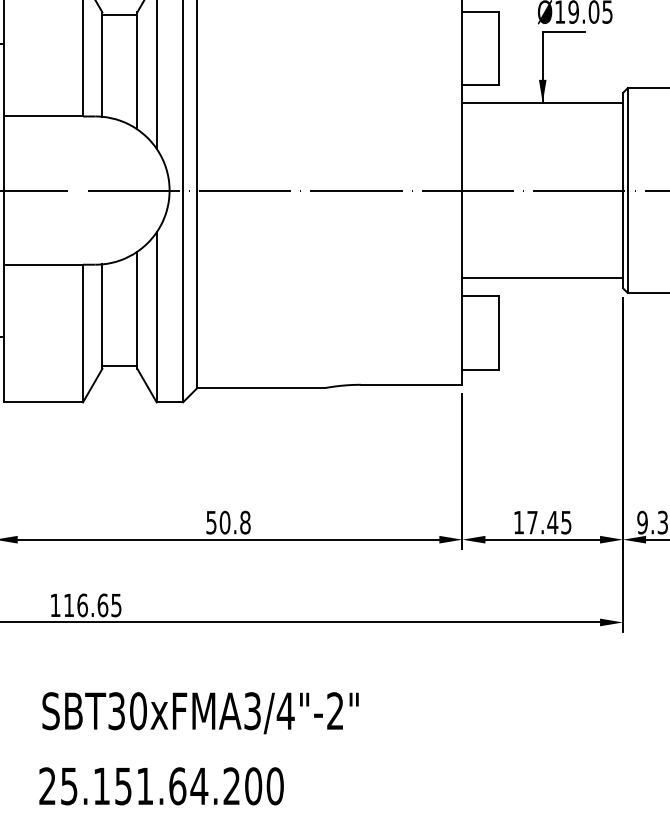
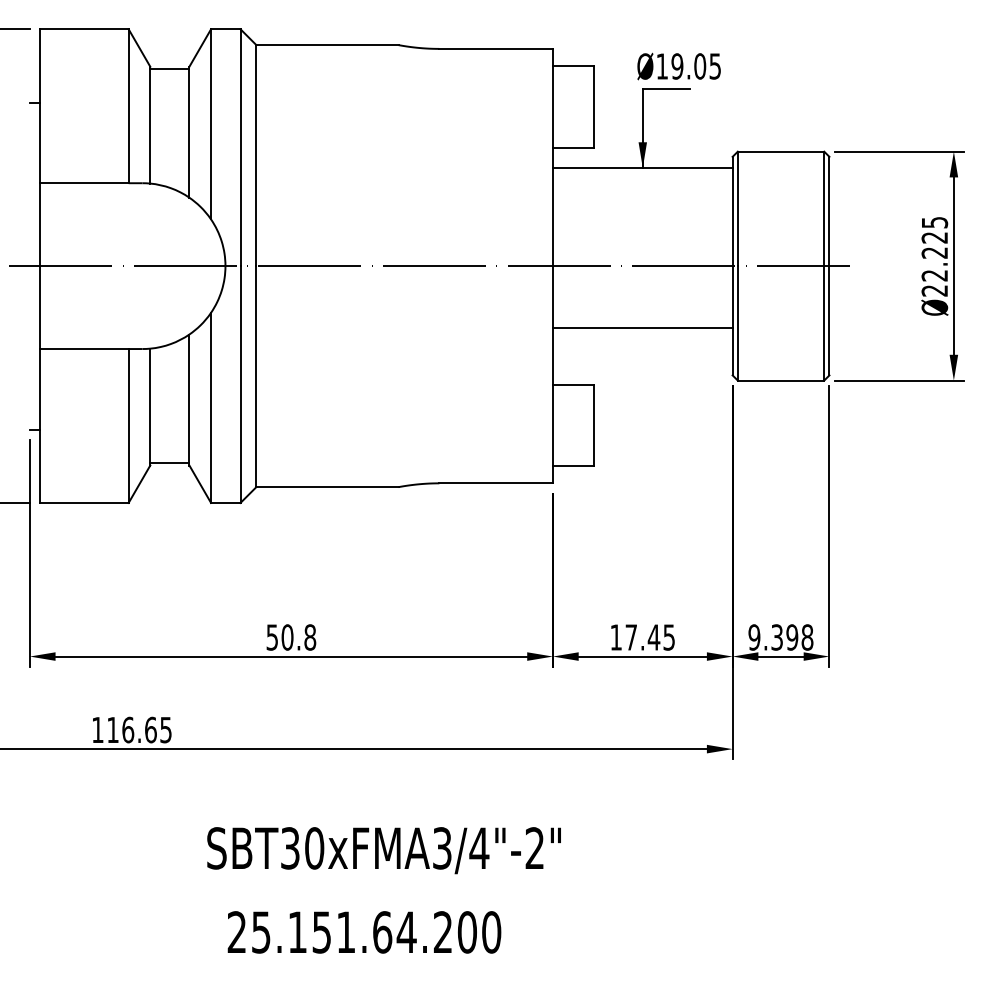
line: (542, 278) -> (642, 328), moved
text: (200, 713) -> (383, 850), moved
text: (161, 786) -> (364, 932), moved

